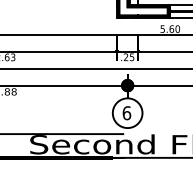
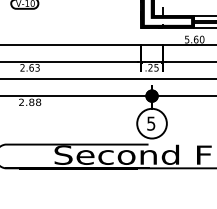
text: (127, 113) -> (151, 123), 6 -> 5

